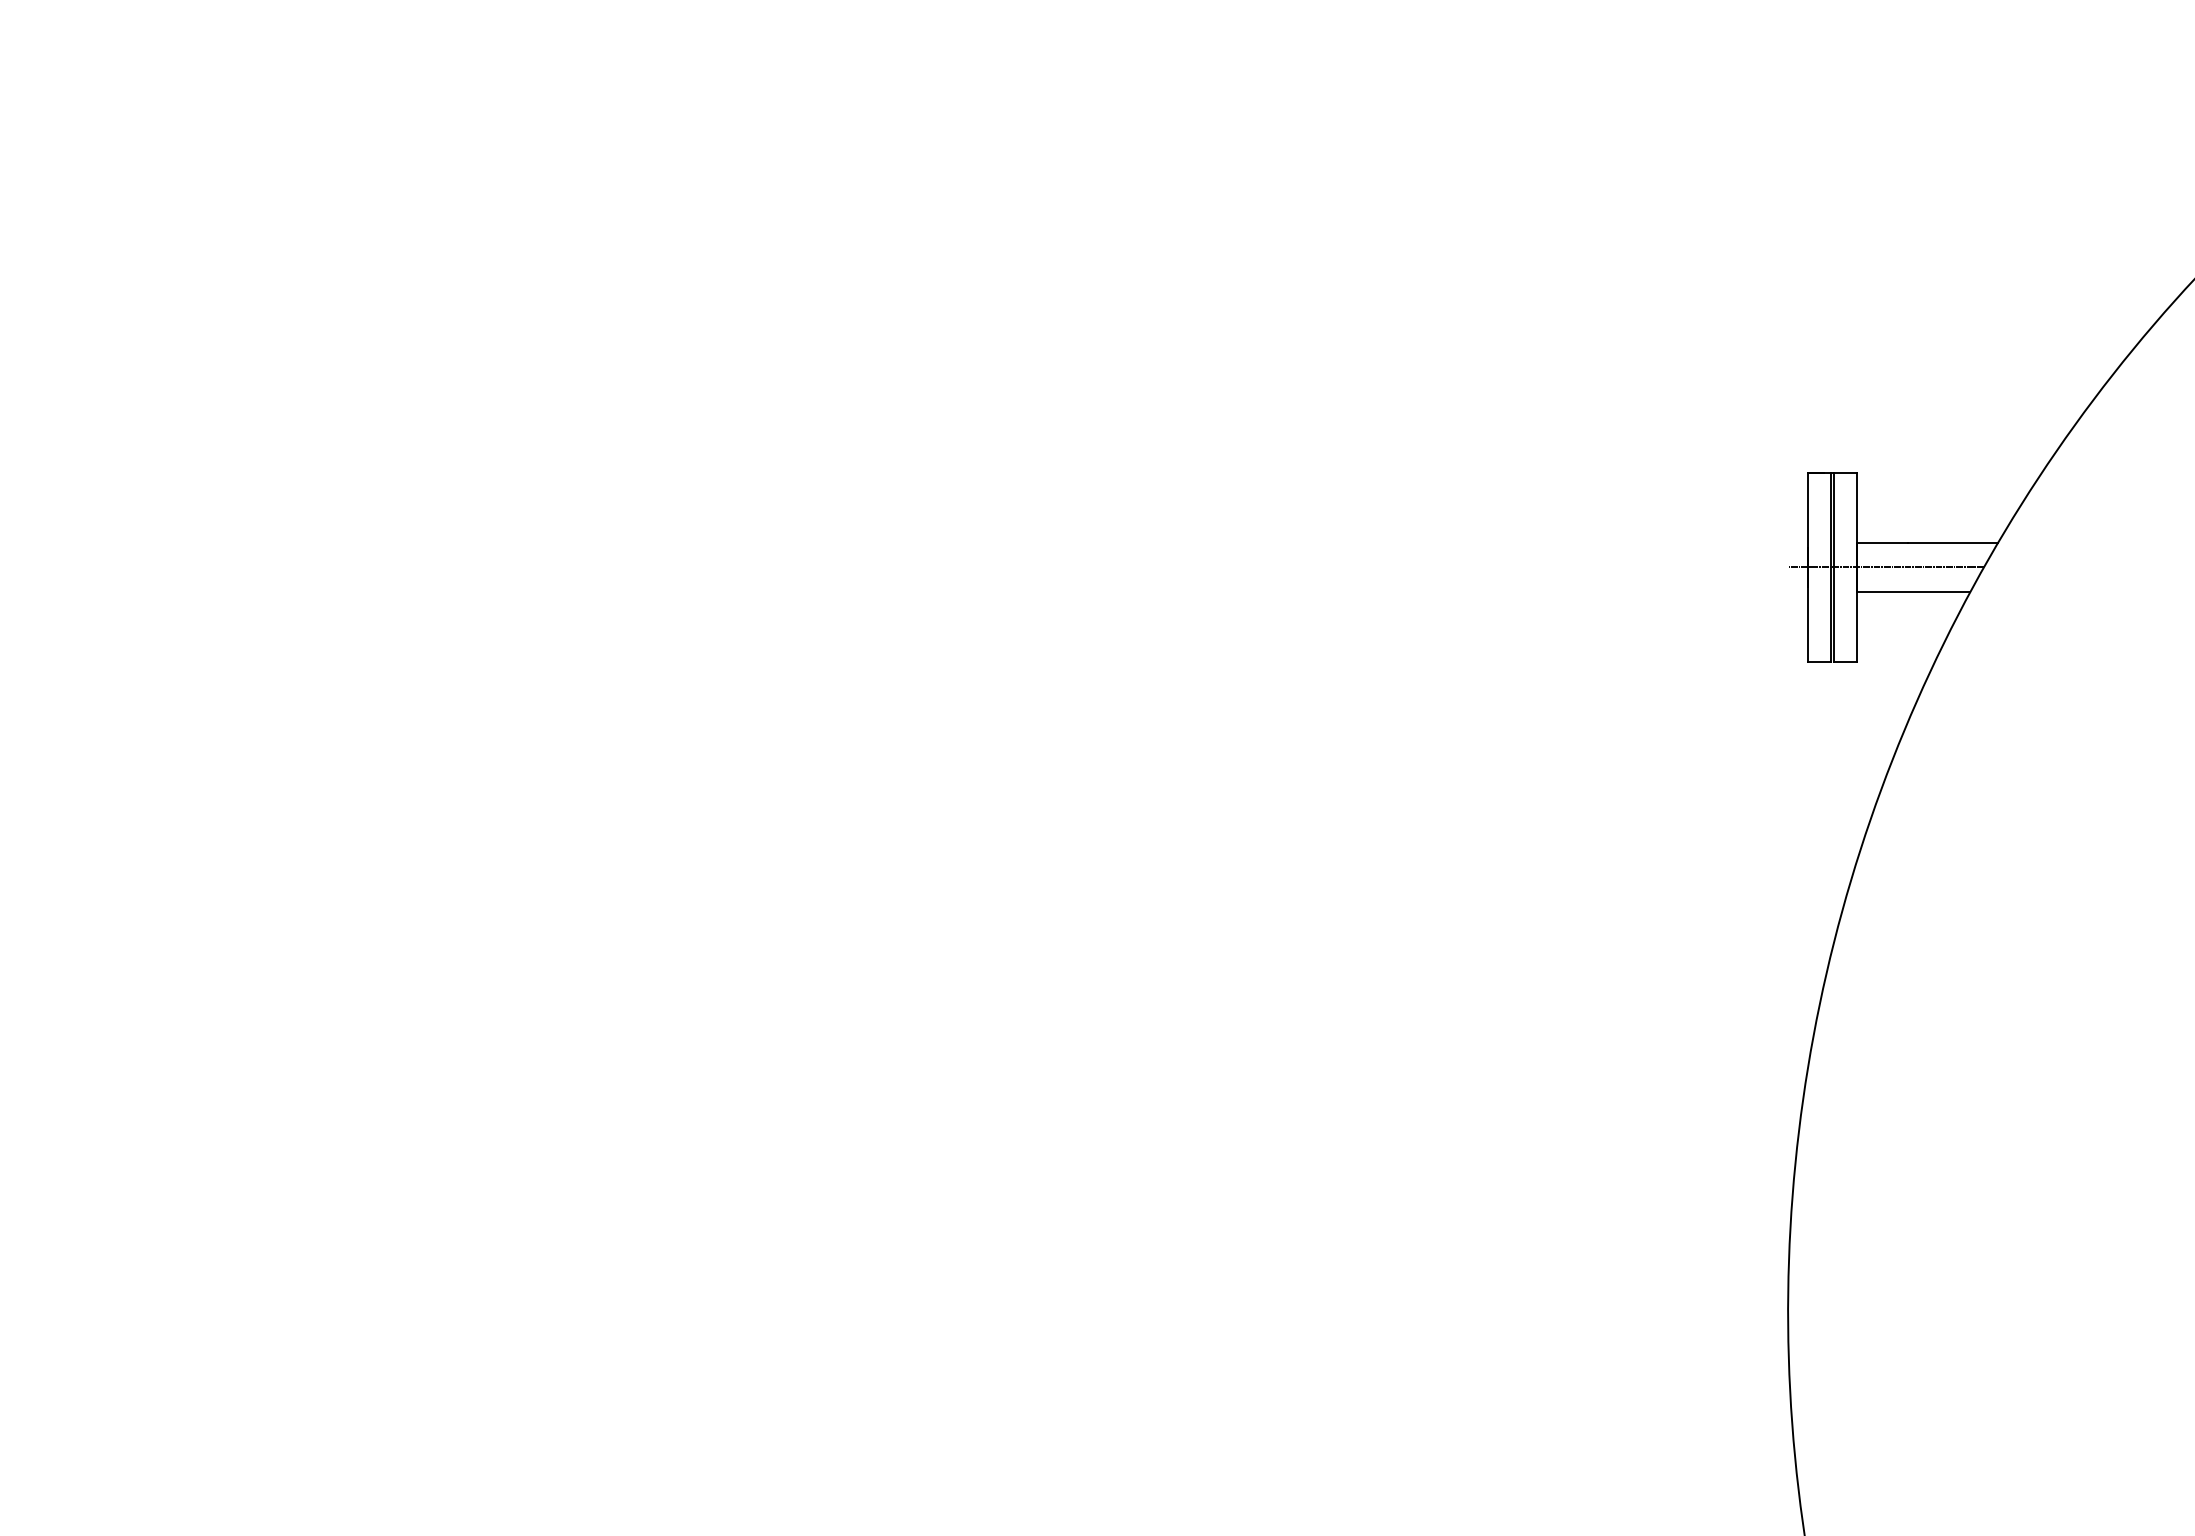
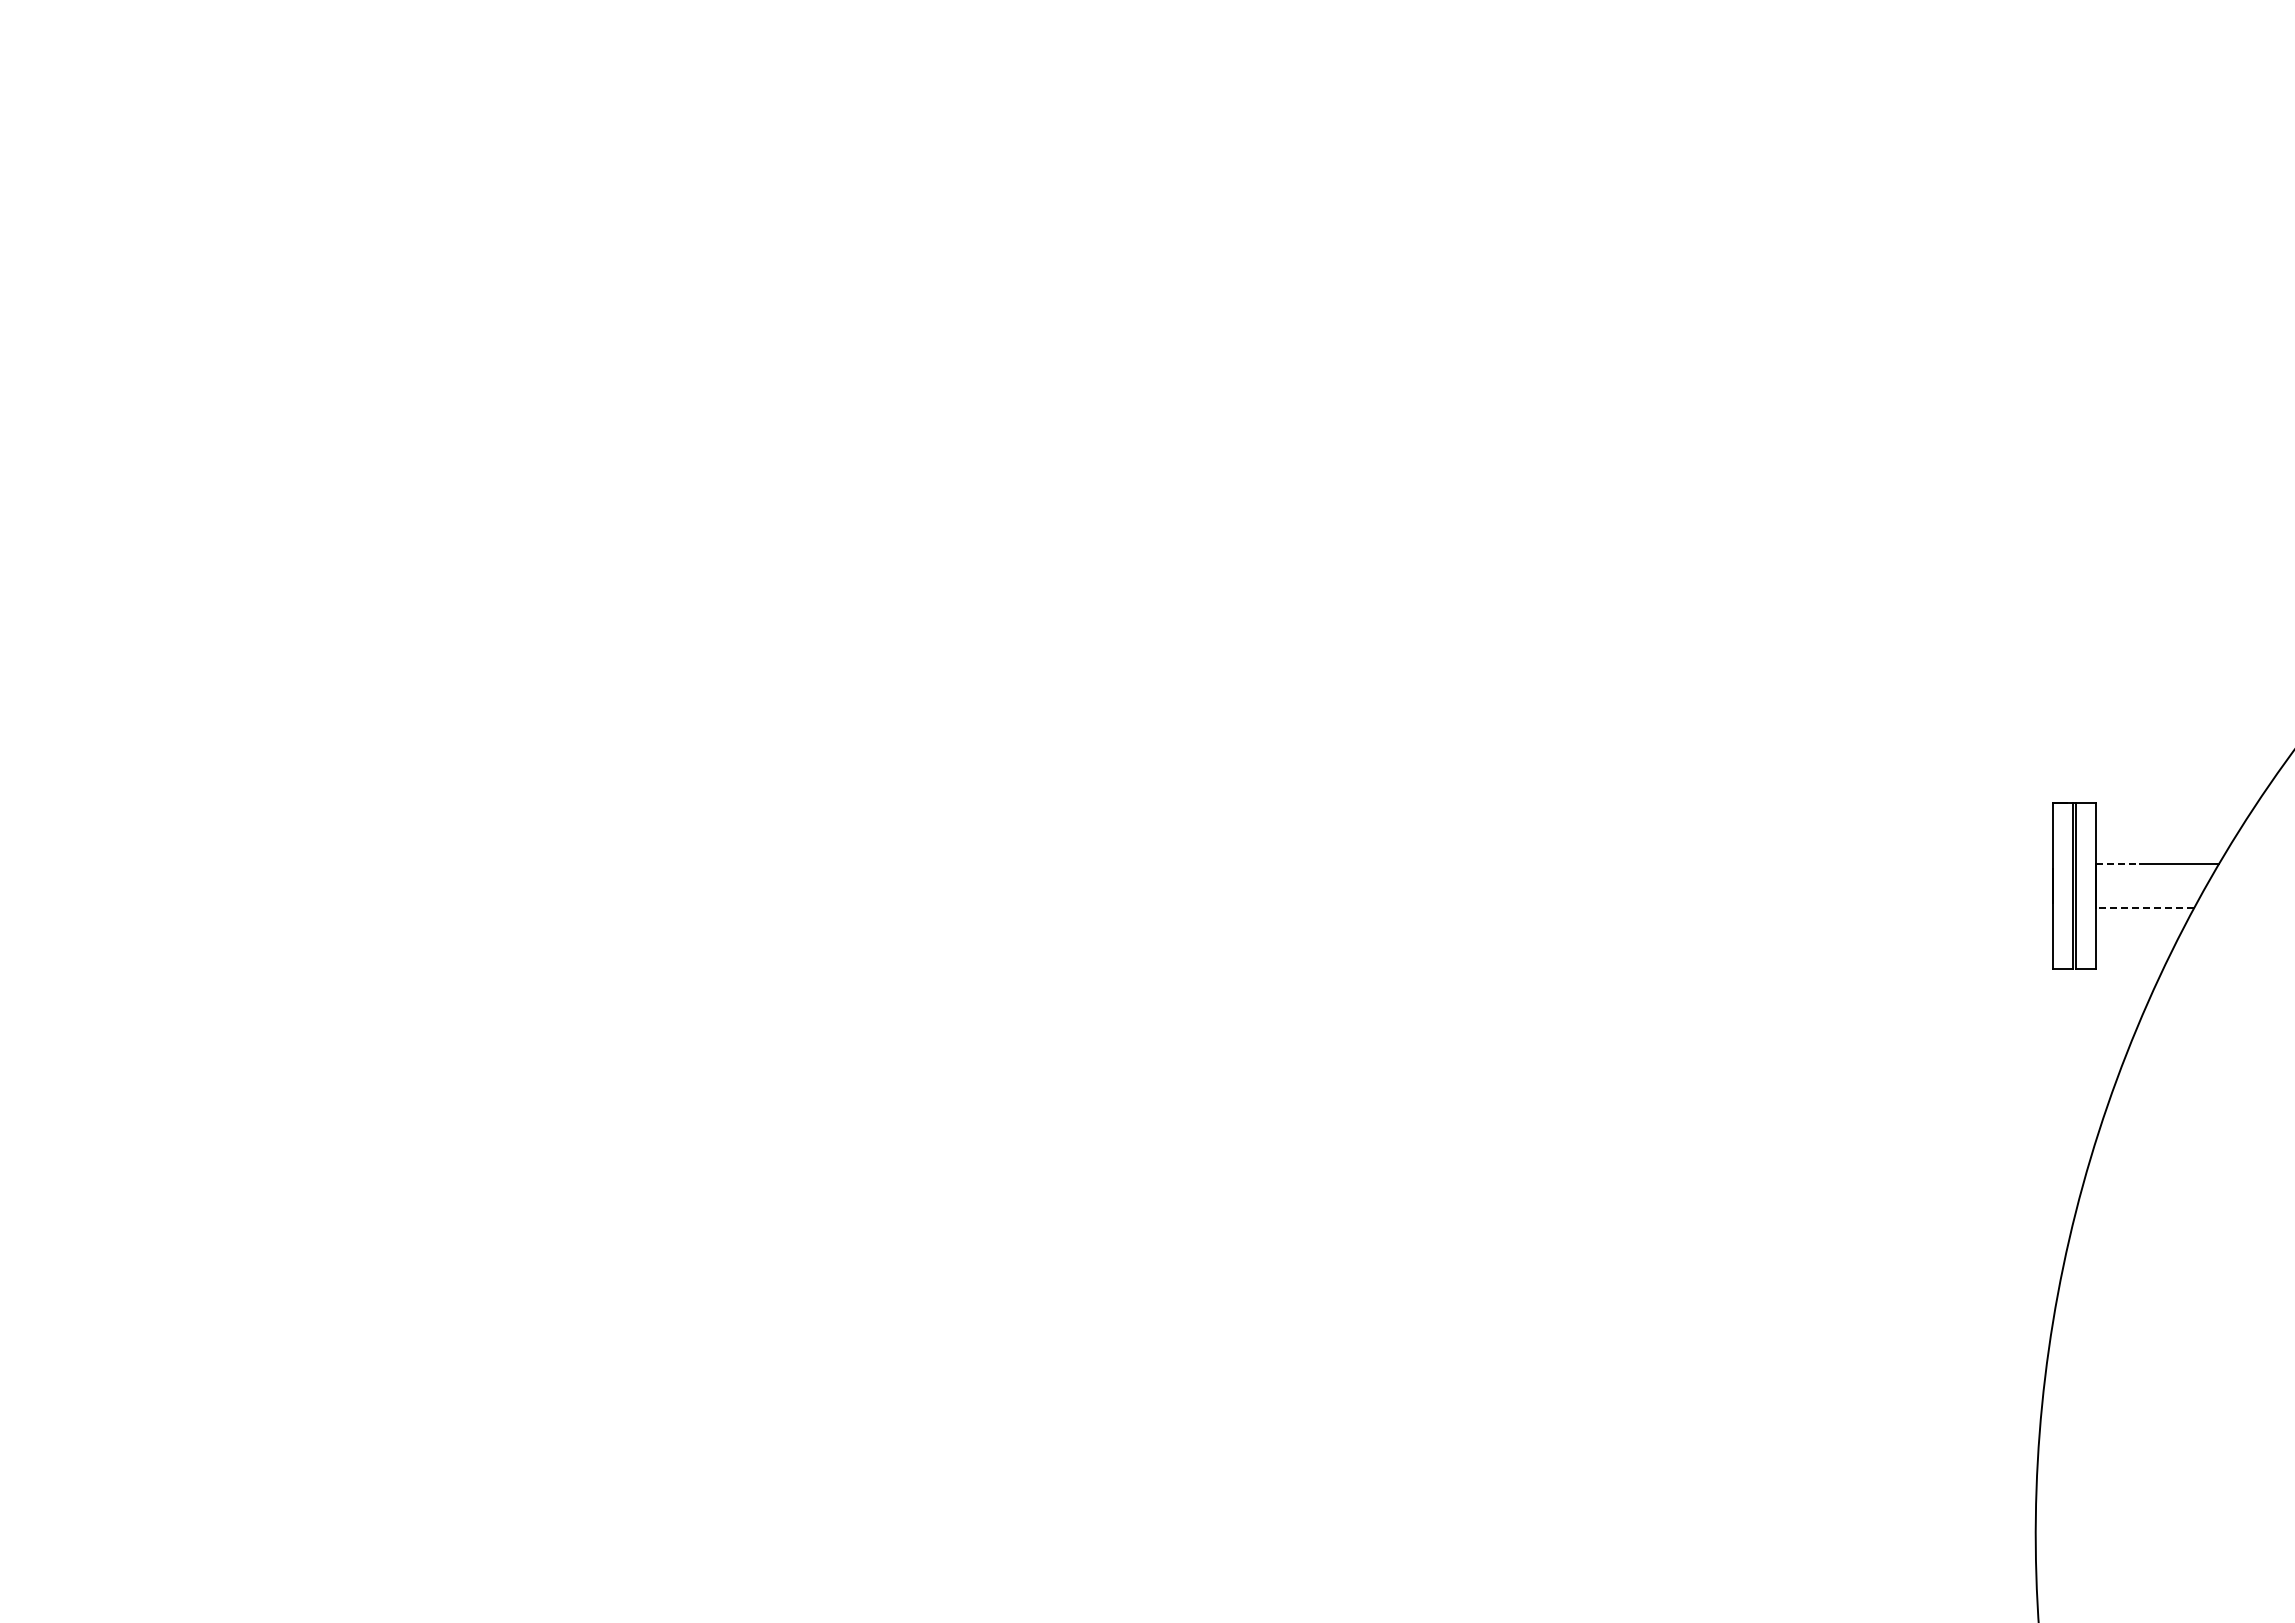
line: (1883, 542) -> (2118, 864), solid -> dashed
line: (1886, 566) -> (2121, 885), removed
line: (1912, 592) -> (2144, 907), solid -> dashed

